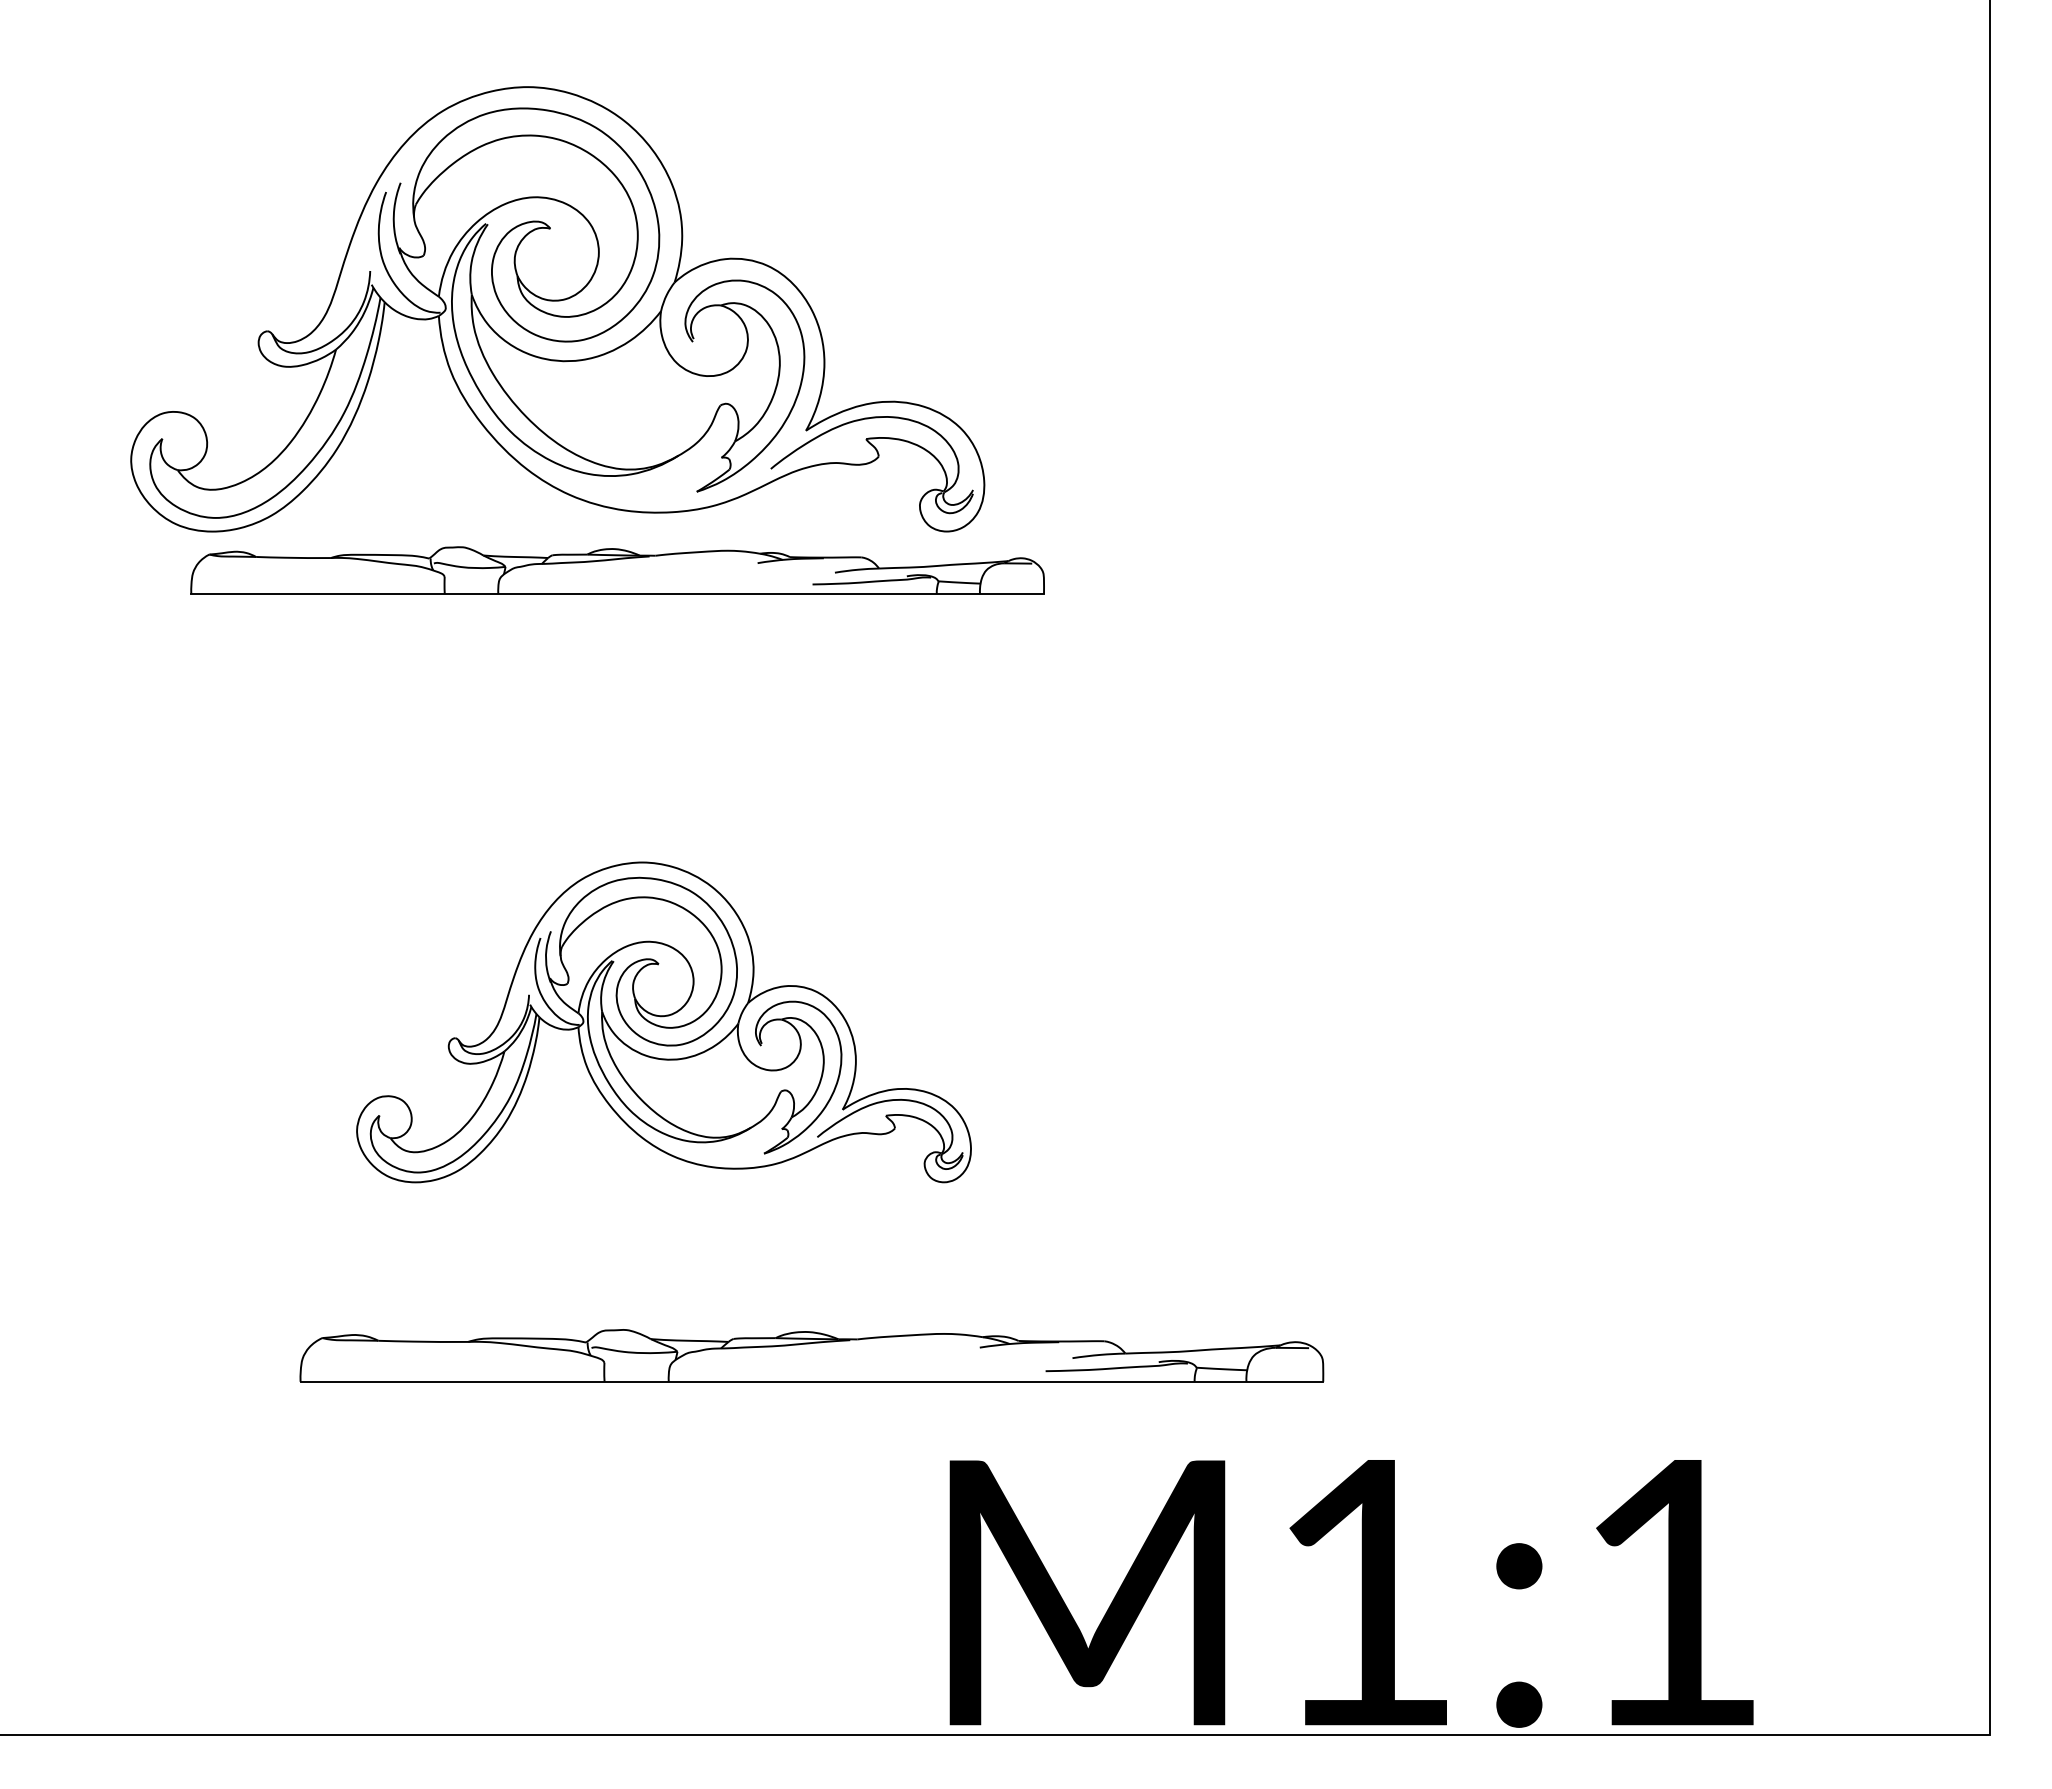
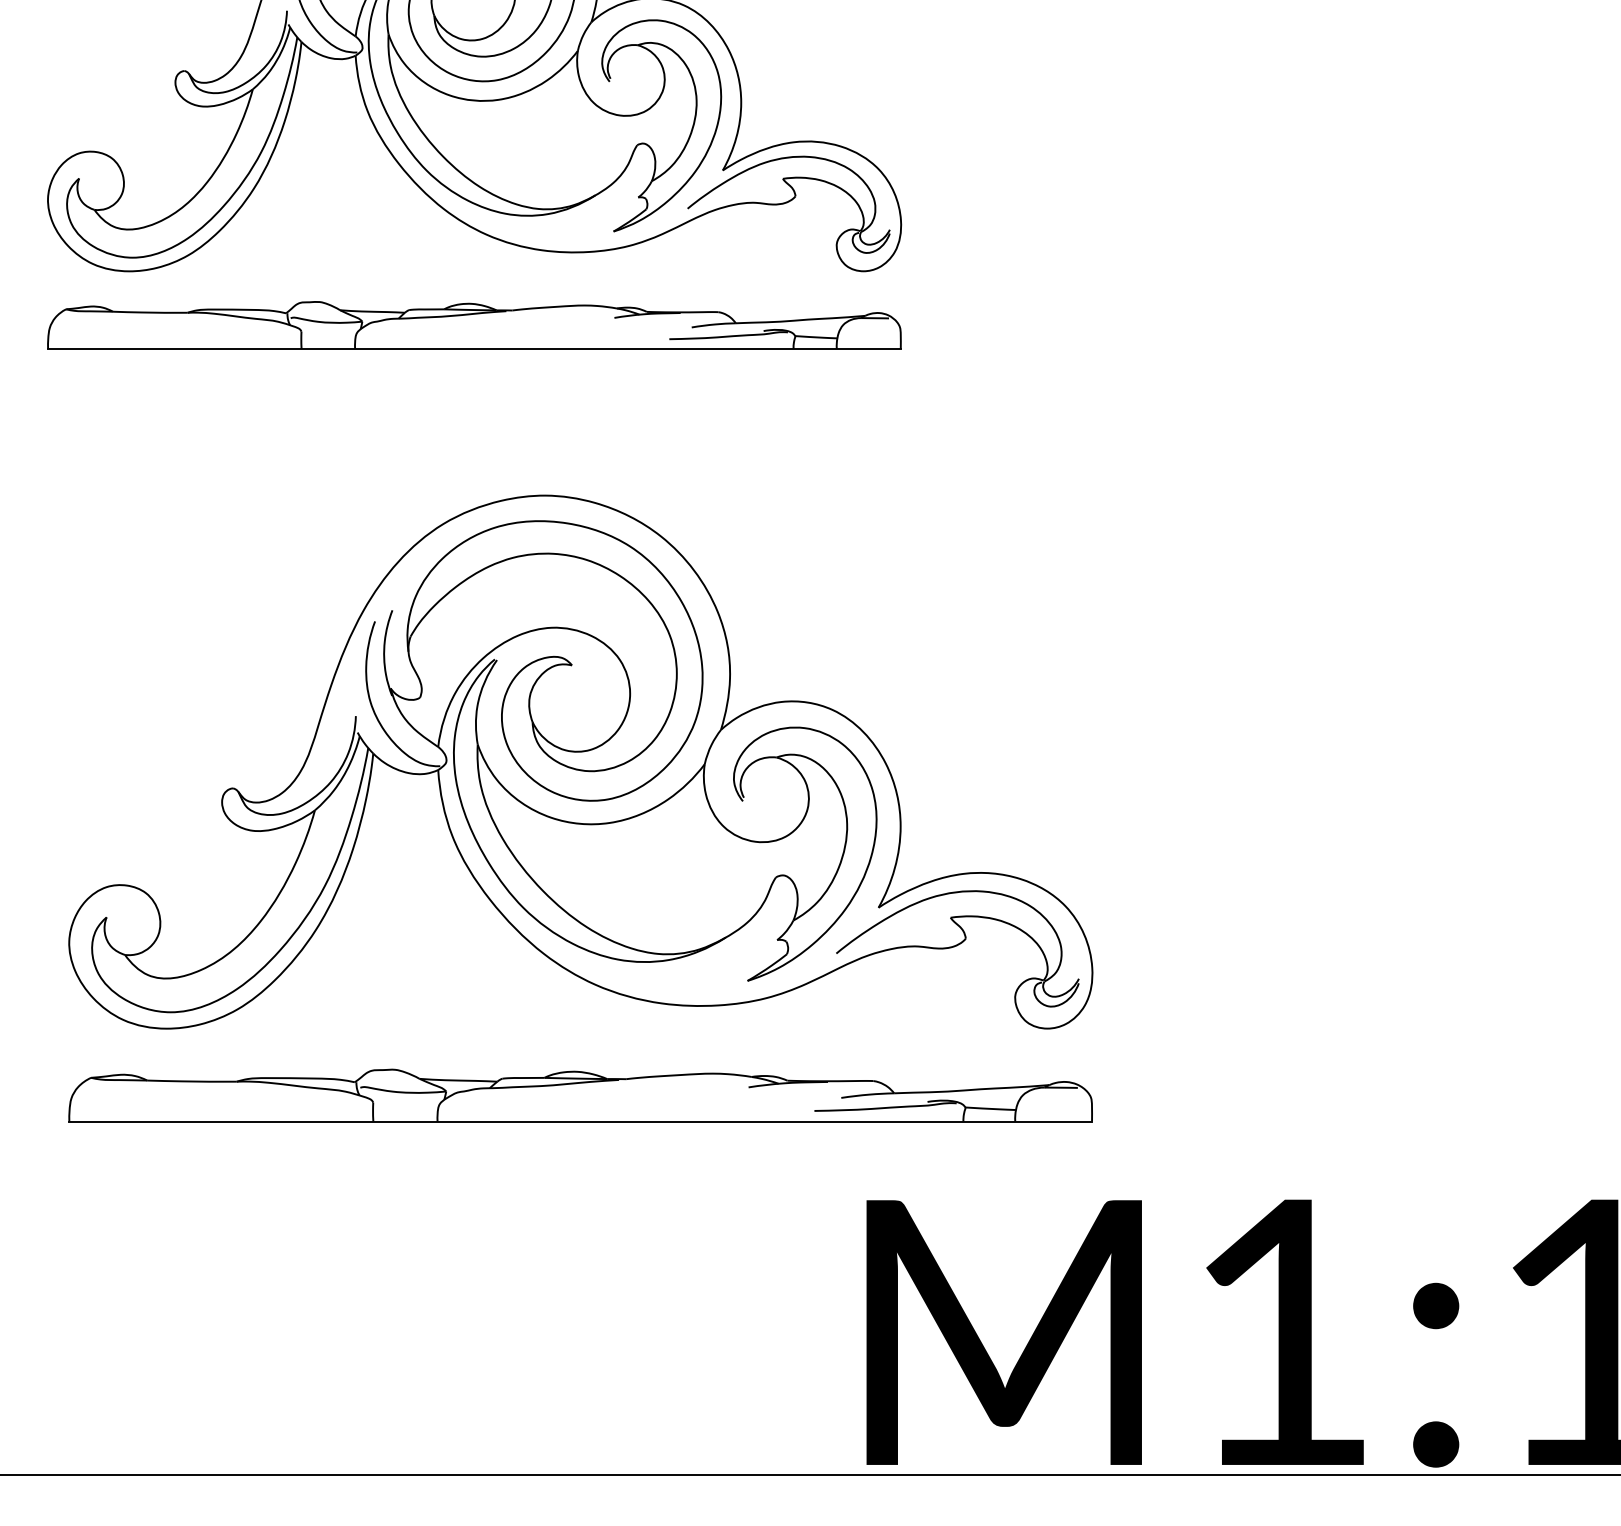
part: (617, 570) -> (474, 325), moved
part: (663, 1022) -> (580, 762), size x1.67
part: (811, 1355) -> (580, 1095), moved

